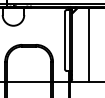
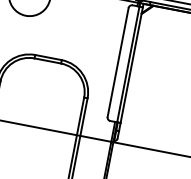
line: (89, 44) -> (162, 78), removed

